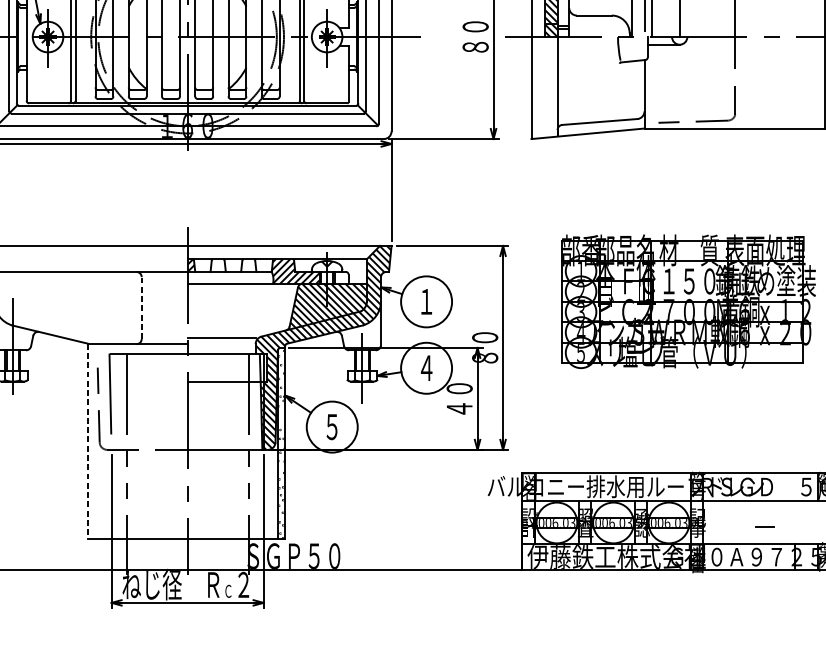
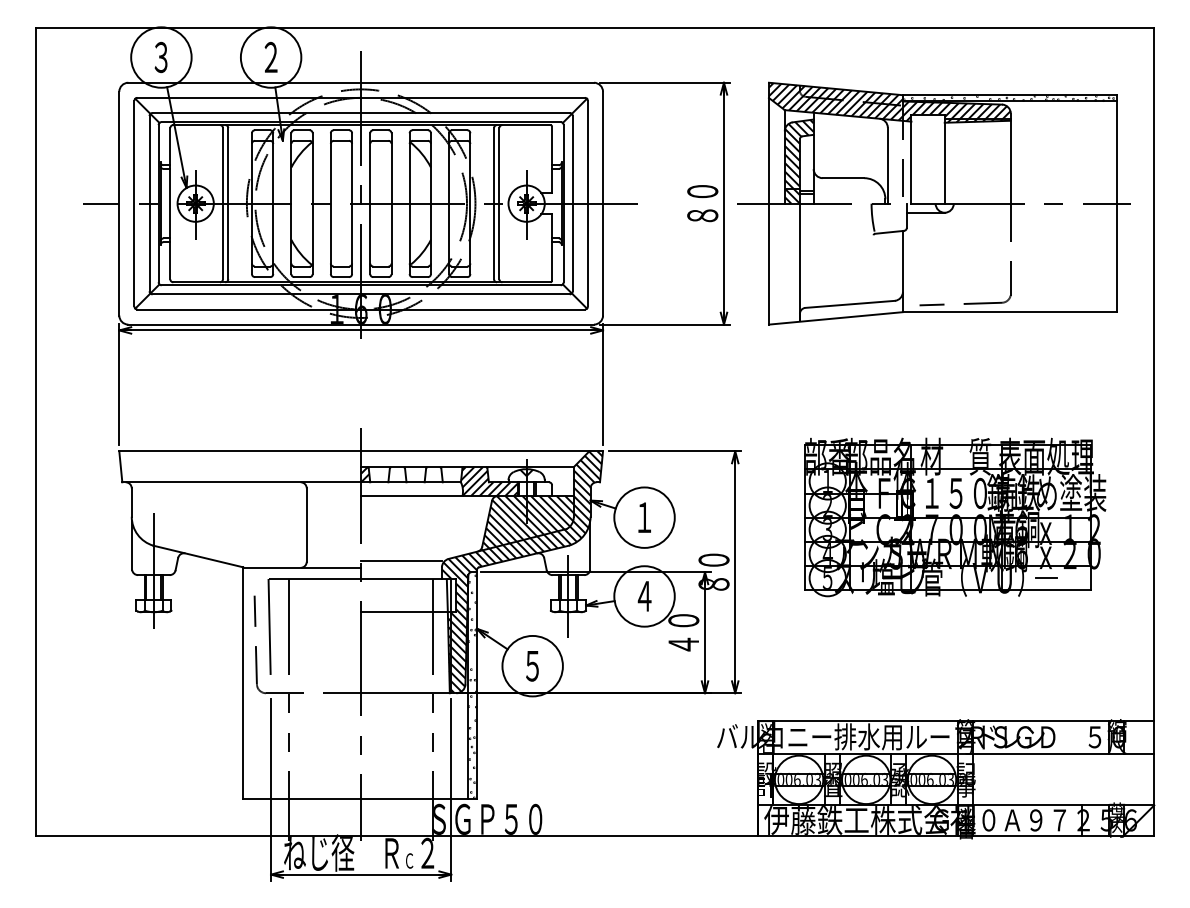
line: (141, 308) -> (306, 525), dashed -> solid
line: (88, 441) -> (243, 683), dashed -> solid
line: (765, 526) -> (1046, 577), moved

